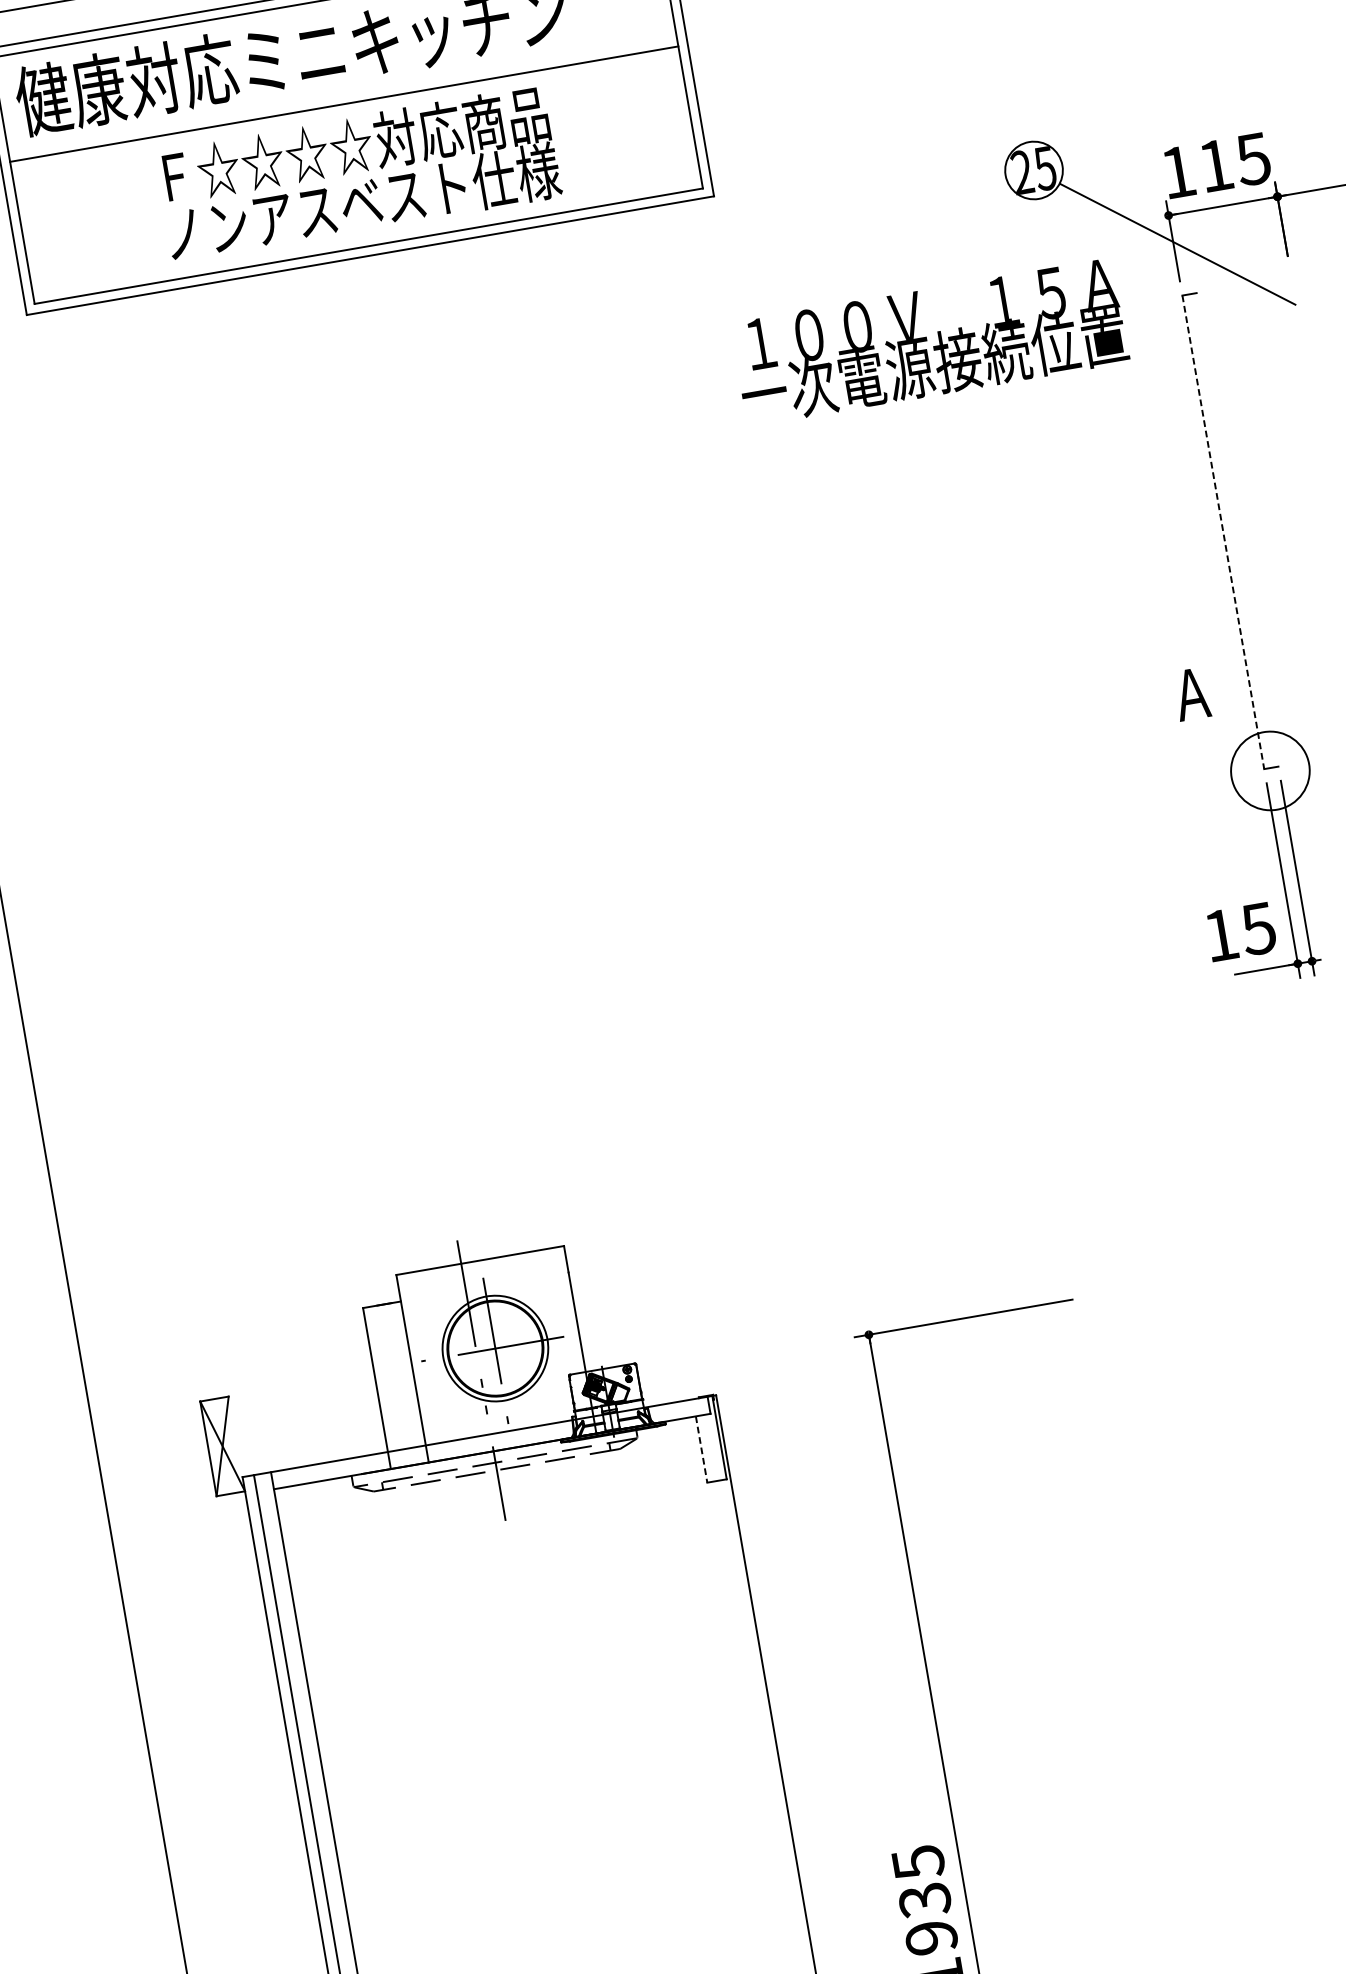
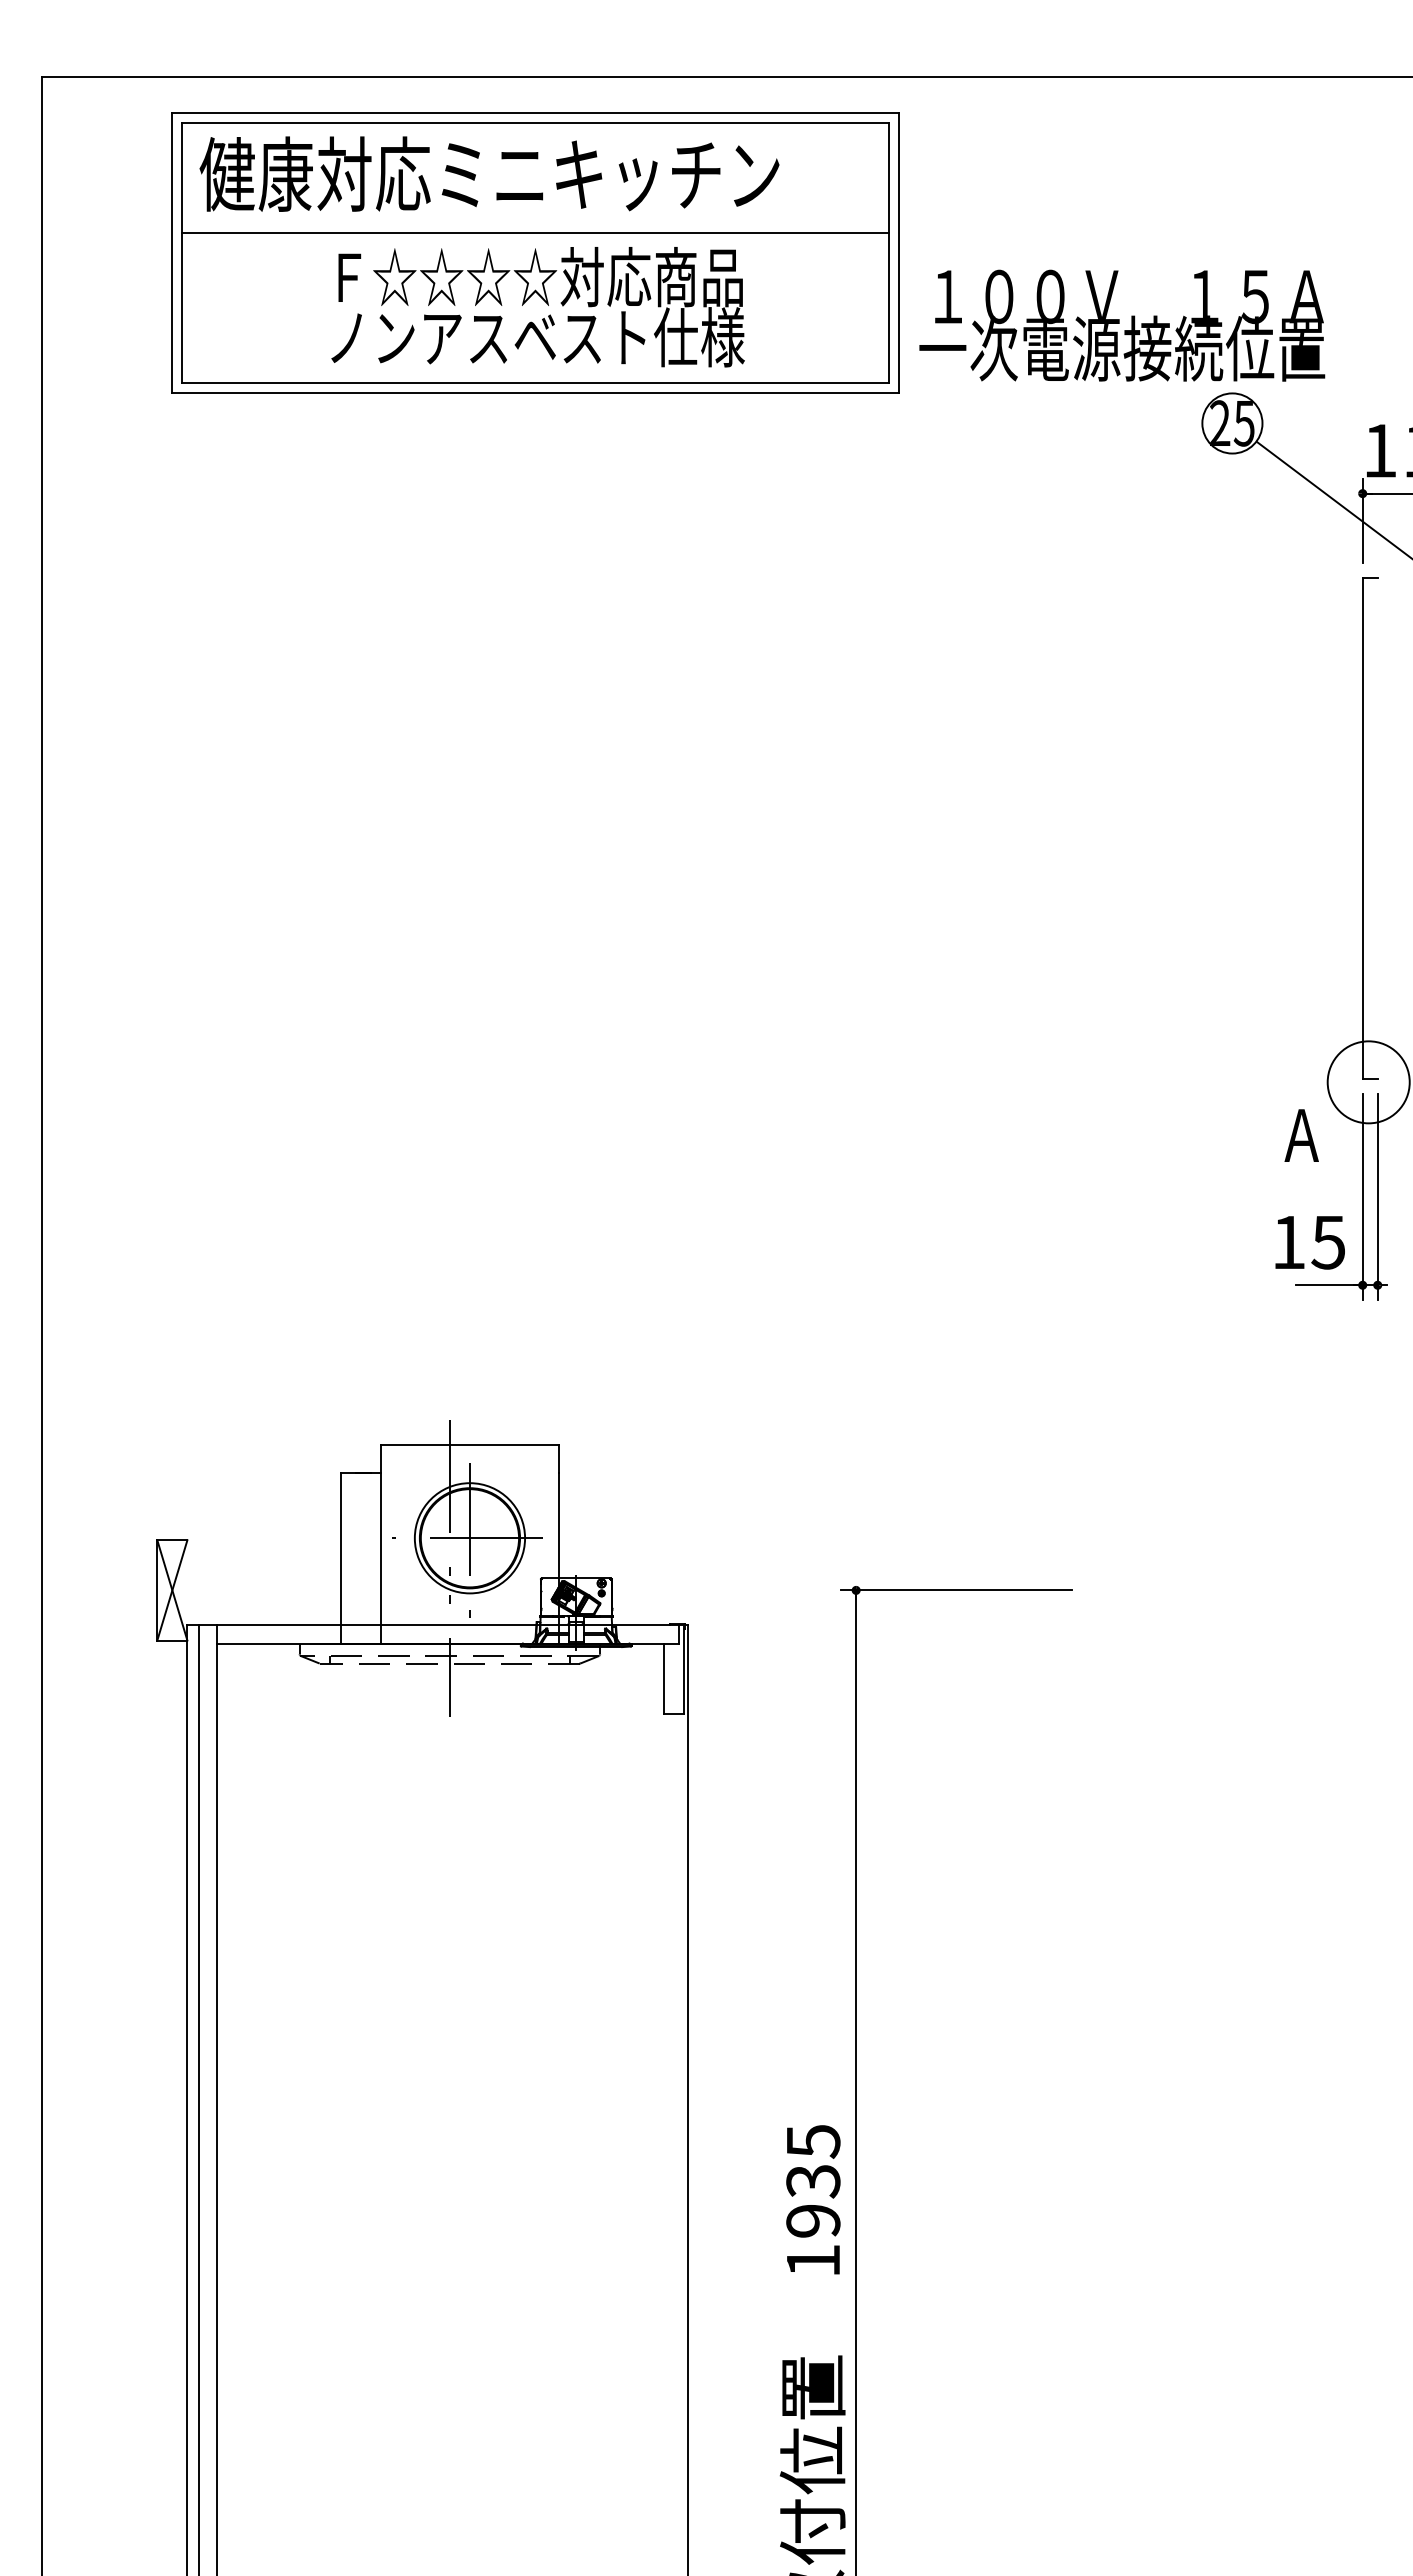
text: (930, 342) -> (1122, 325), moved
line: (1223, 532) -> (1362, 828), dashed -> solid
text: (1191, 694) -> (1301, 1135), moved
line: (701, 1450) -> (663, 1679), dashed -> solid

